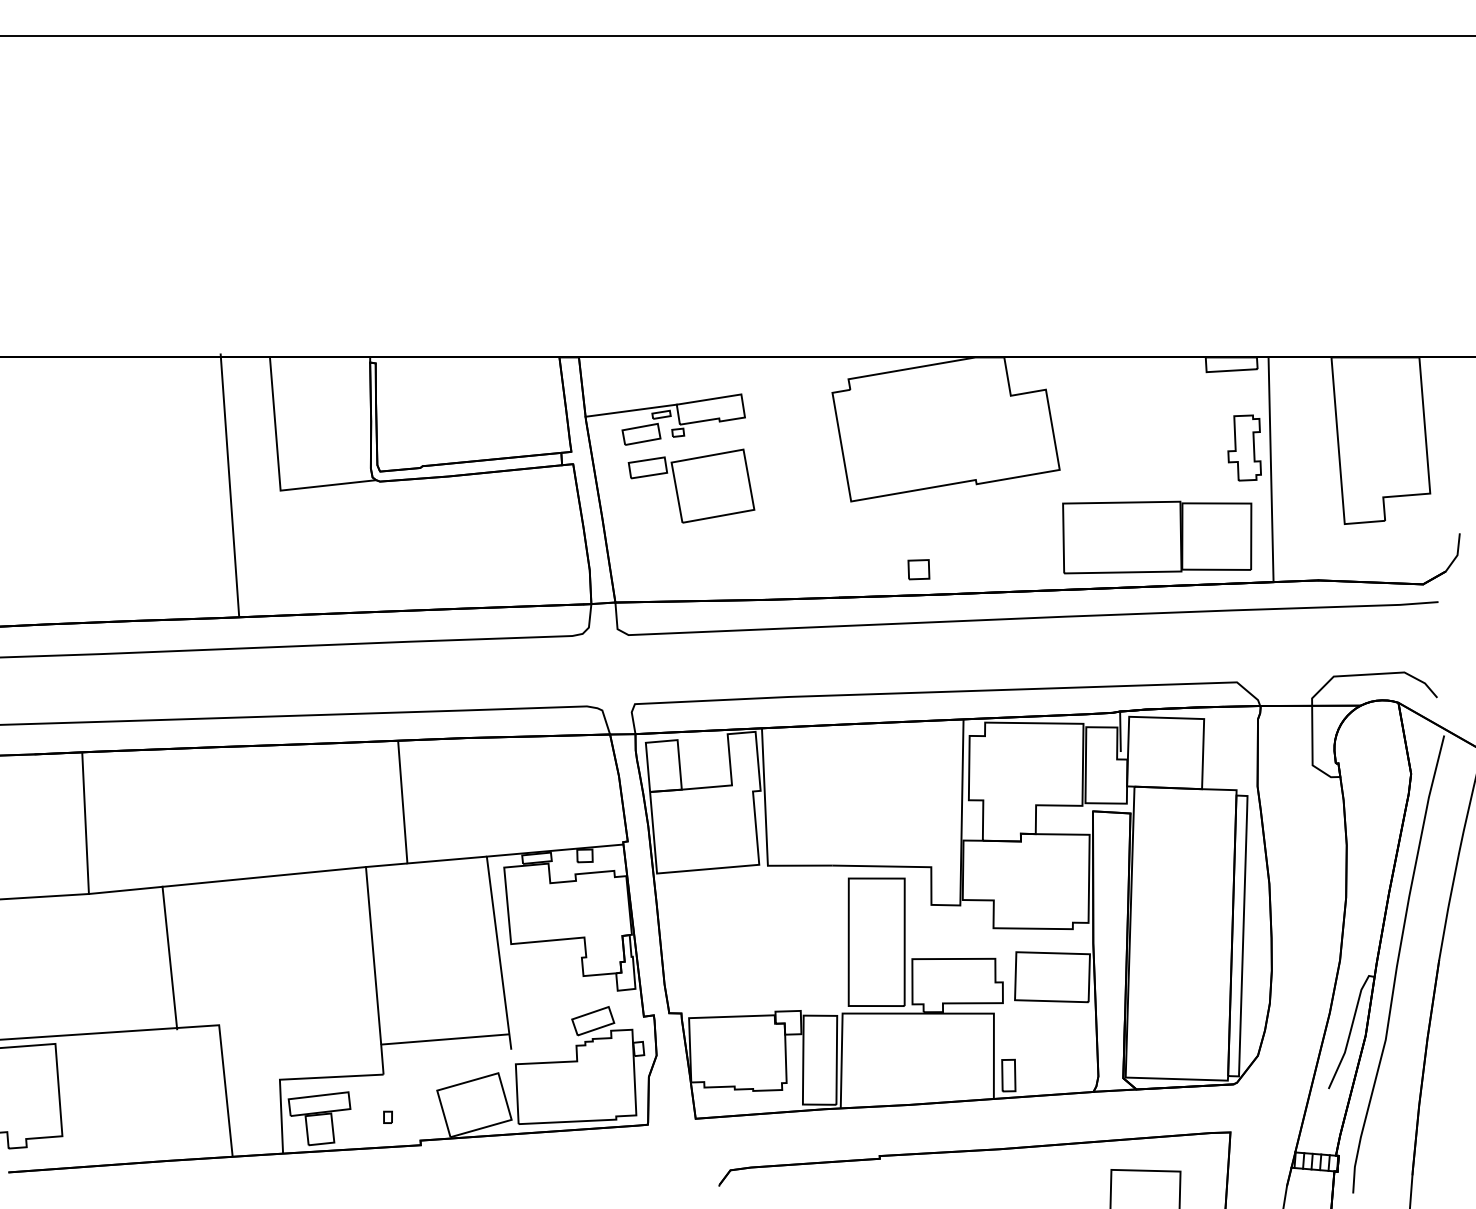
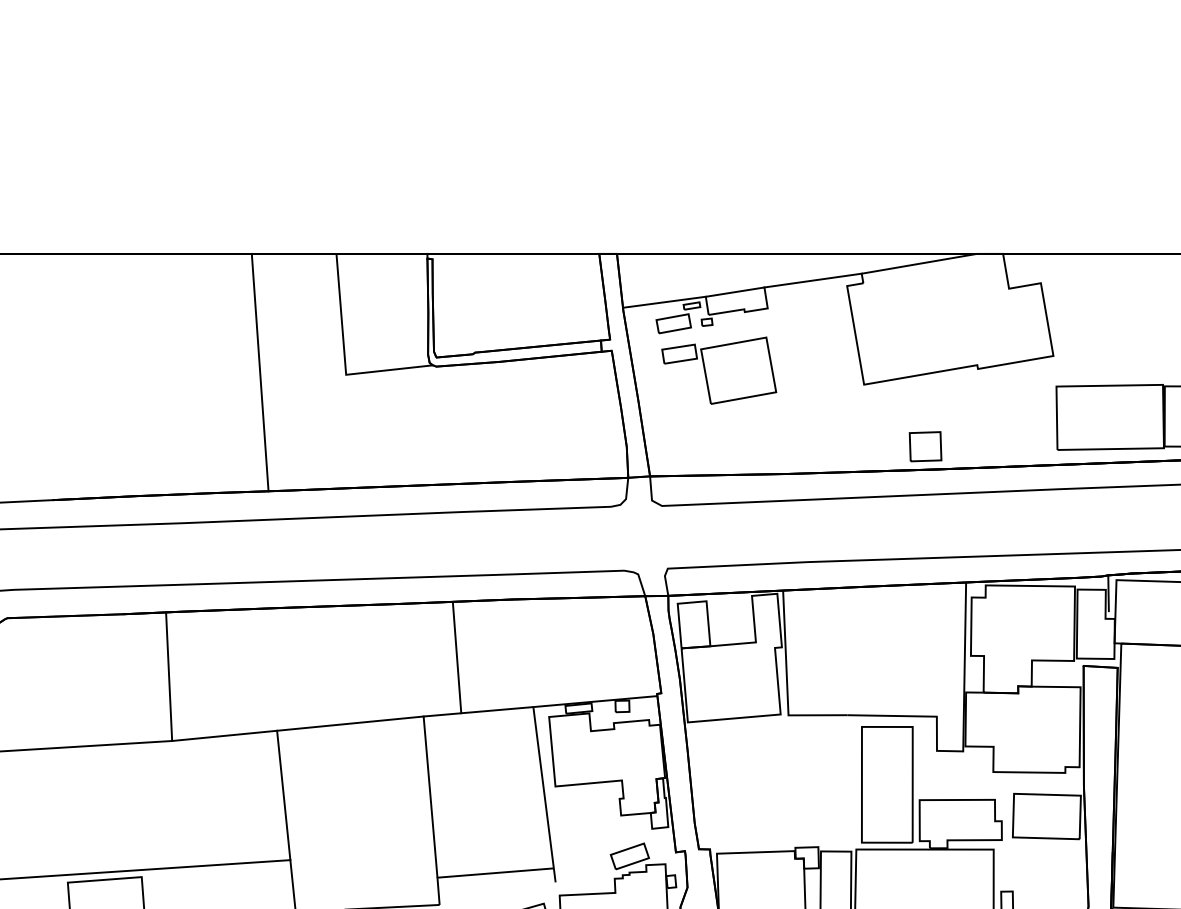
line: (794, 386) -> (812, 280), added
line: (229, 484) -> (259, 371), moved
part: (918, 569) -> (925, 446), size x1.67
line: (169, 957) -> (283, 795), moved

